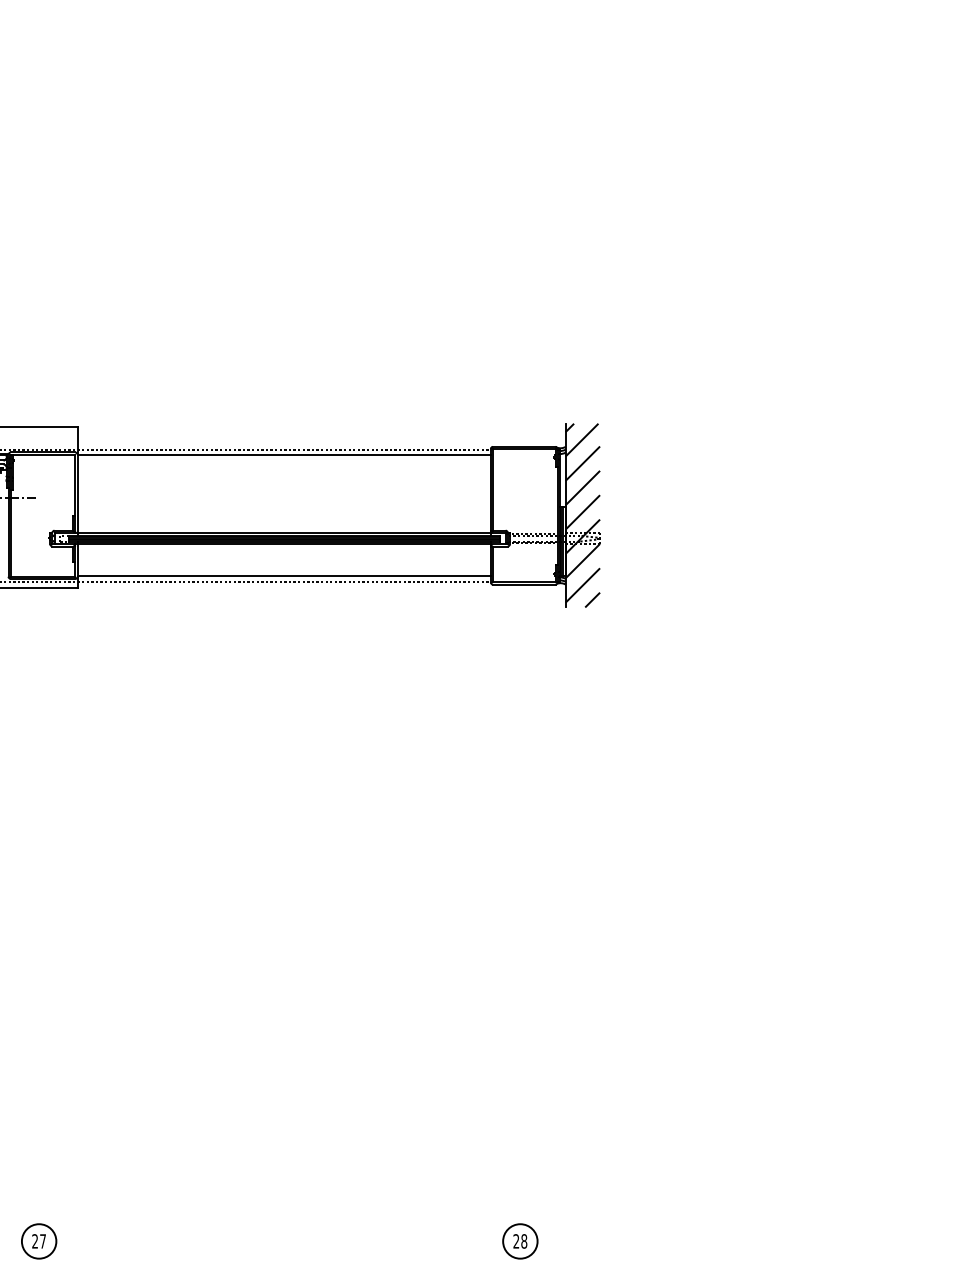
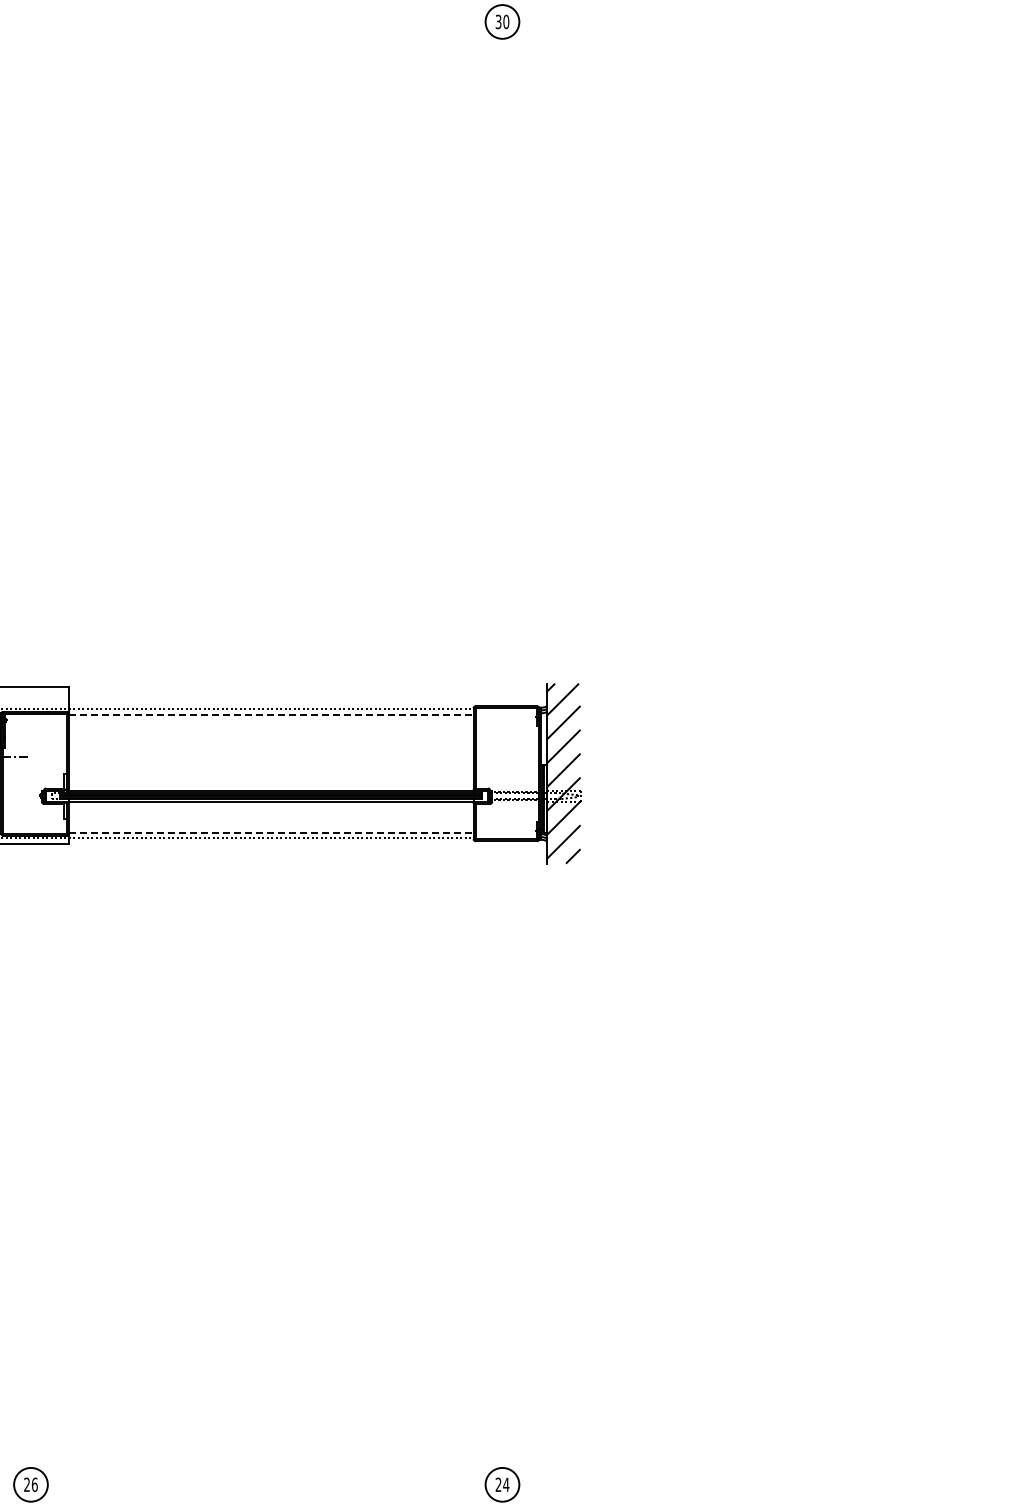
line: (284, 455) -> (271, 714), solid -> dashed
line: (284, 575) -> (271, 832), solid -> dashed
text: (42, 1241) -> (34, 1484), 27 -> 26
text: (524, 1241) -> (506, 1484), 28 -> 24

